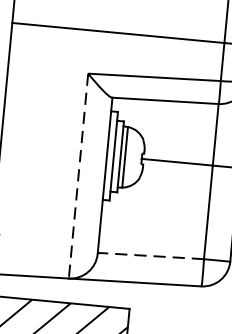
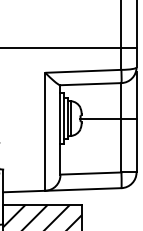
line: (78, 177) -> (45, 132), dashed -> solid
line: (150, 255) -> (90, 173), dashed -> solid

